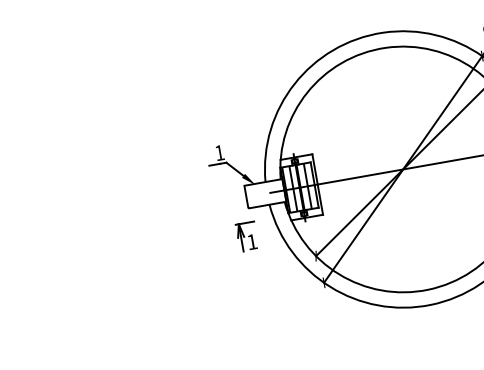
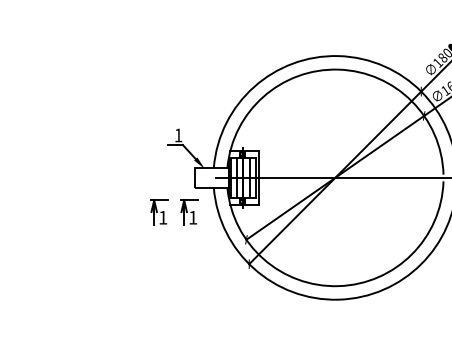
part: (213, 242) -> (159, 212), added

